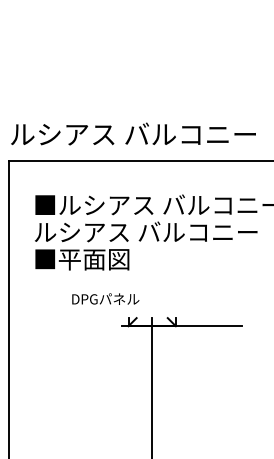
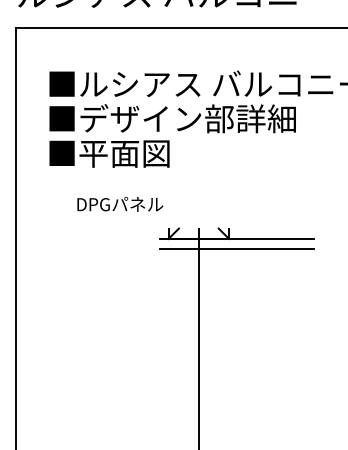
text: (145, 231) -> (190, 117), ルシアス バルコニー -> ■デザイン部詳細
text: (105, 298) -> (119, 203), moved
line: (181, 334) -> (236, 249), added

